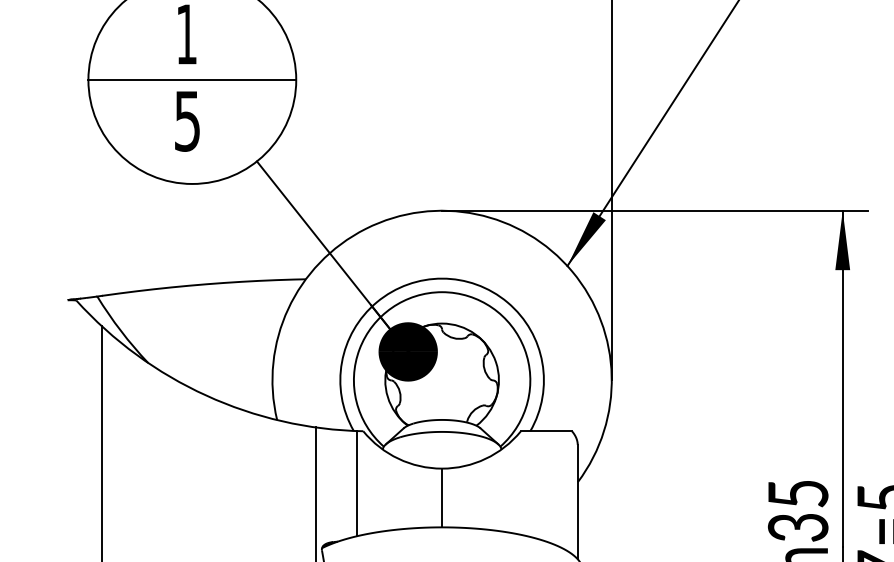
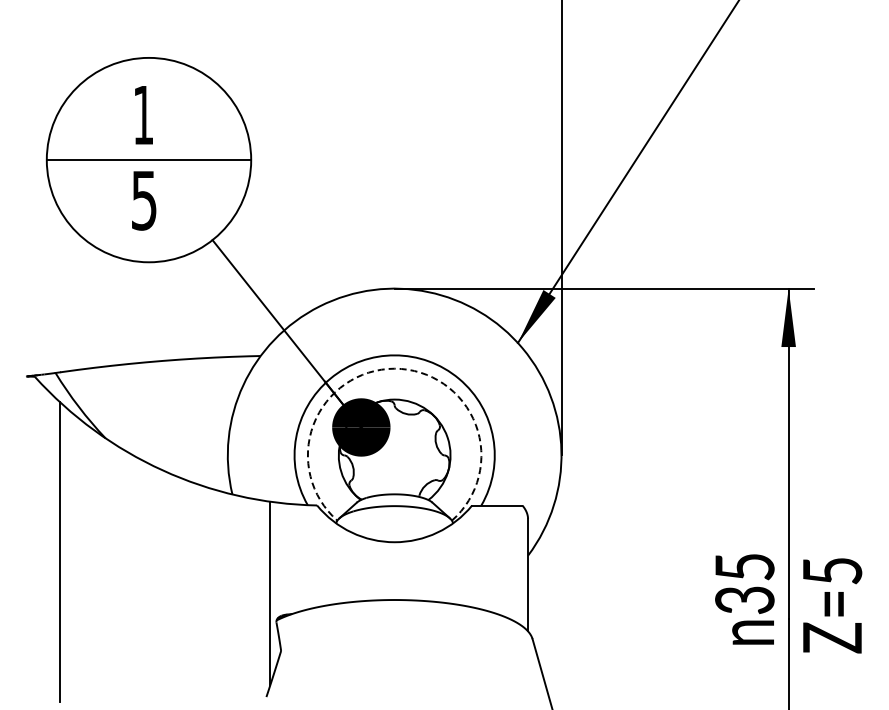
arc: (441, 291) -> (394, 368), solid -> dashed
line: (356, 483) -> (310, 556), removed
line: (441, 498) -> (394, 571), removed

